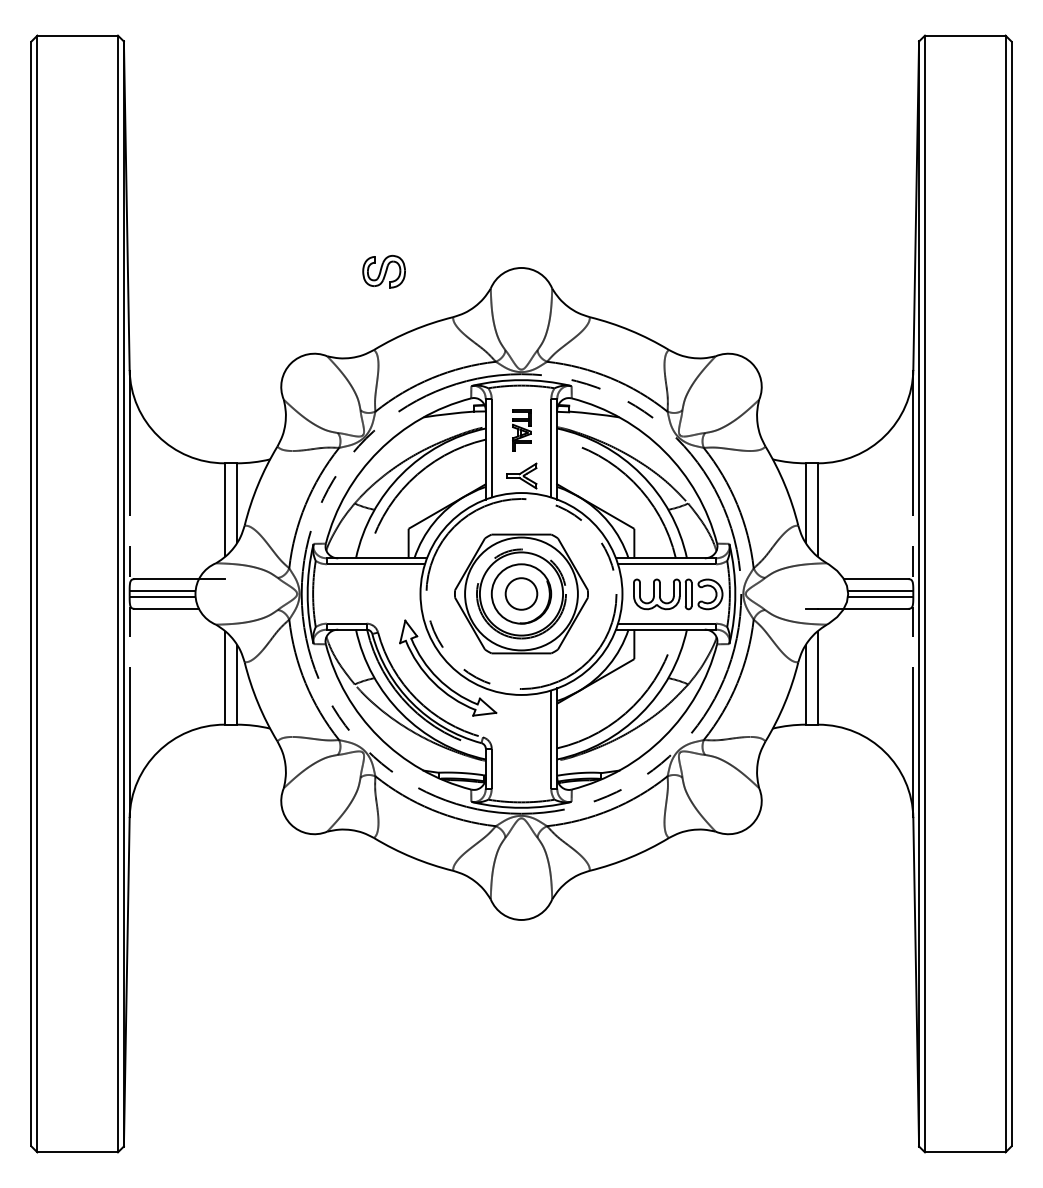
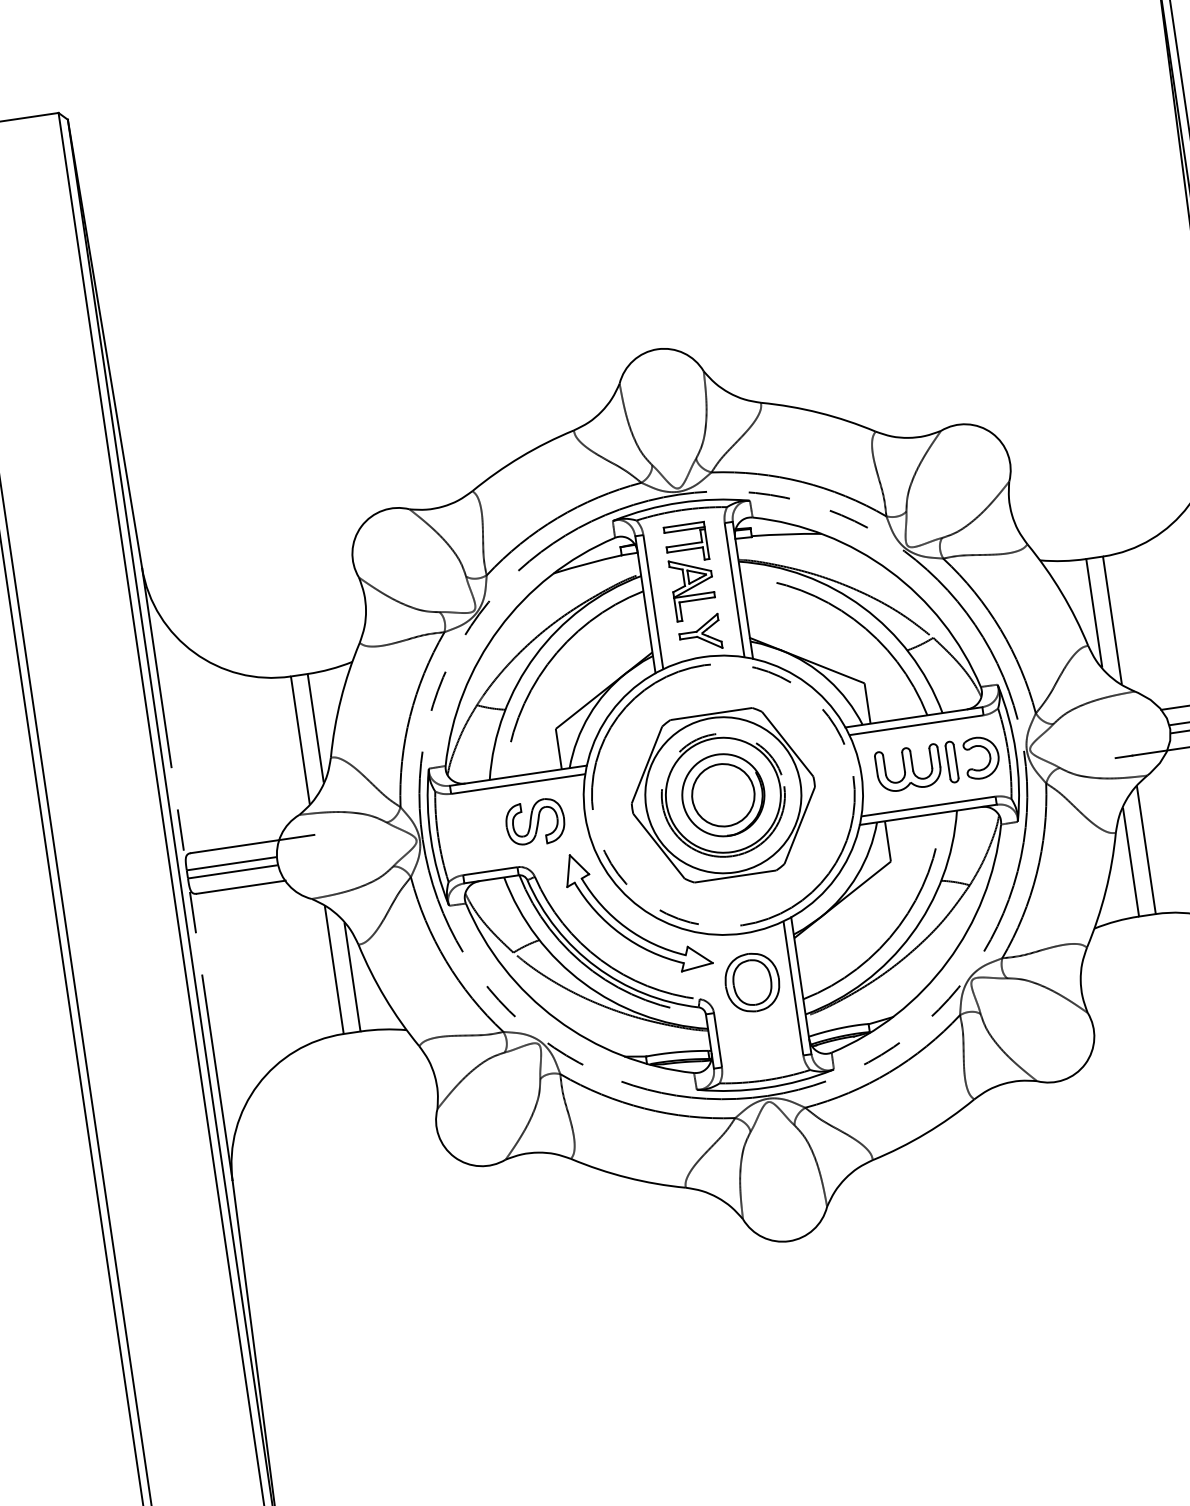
part: (383, 271) -> (534, 822), moved
part: (521, 430) -> (690, 571), size x1.67
circle: (521, 593) -> (723, 794), size x1.43
part: (522, 730) -> (752, 981), added

